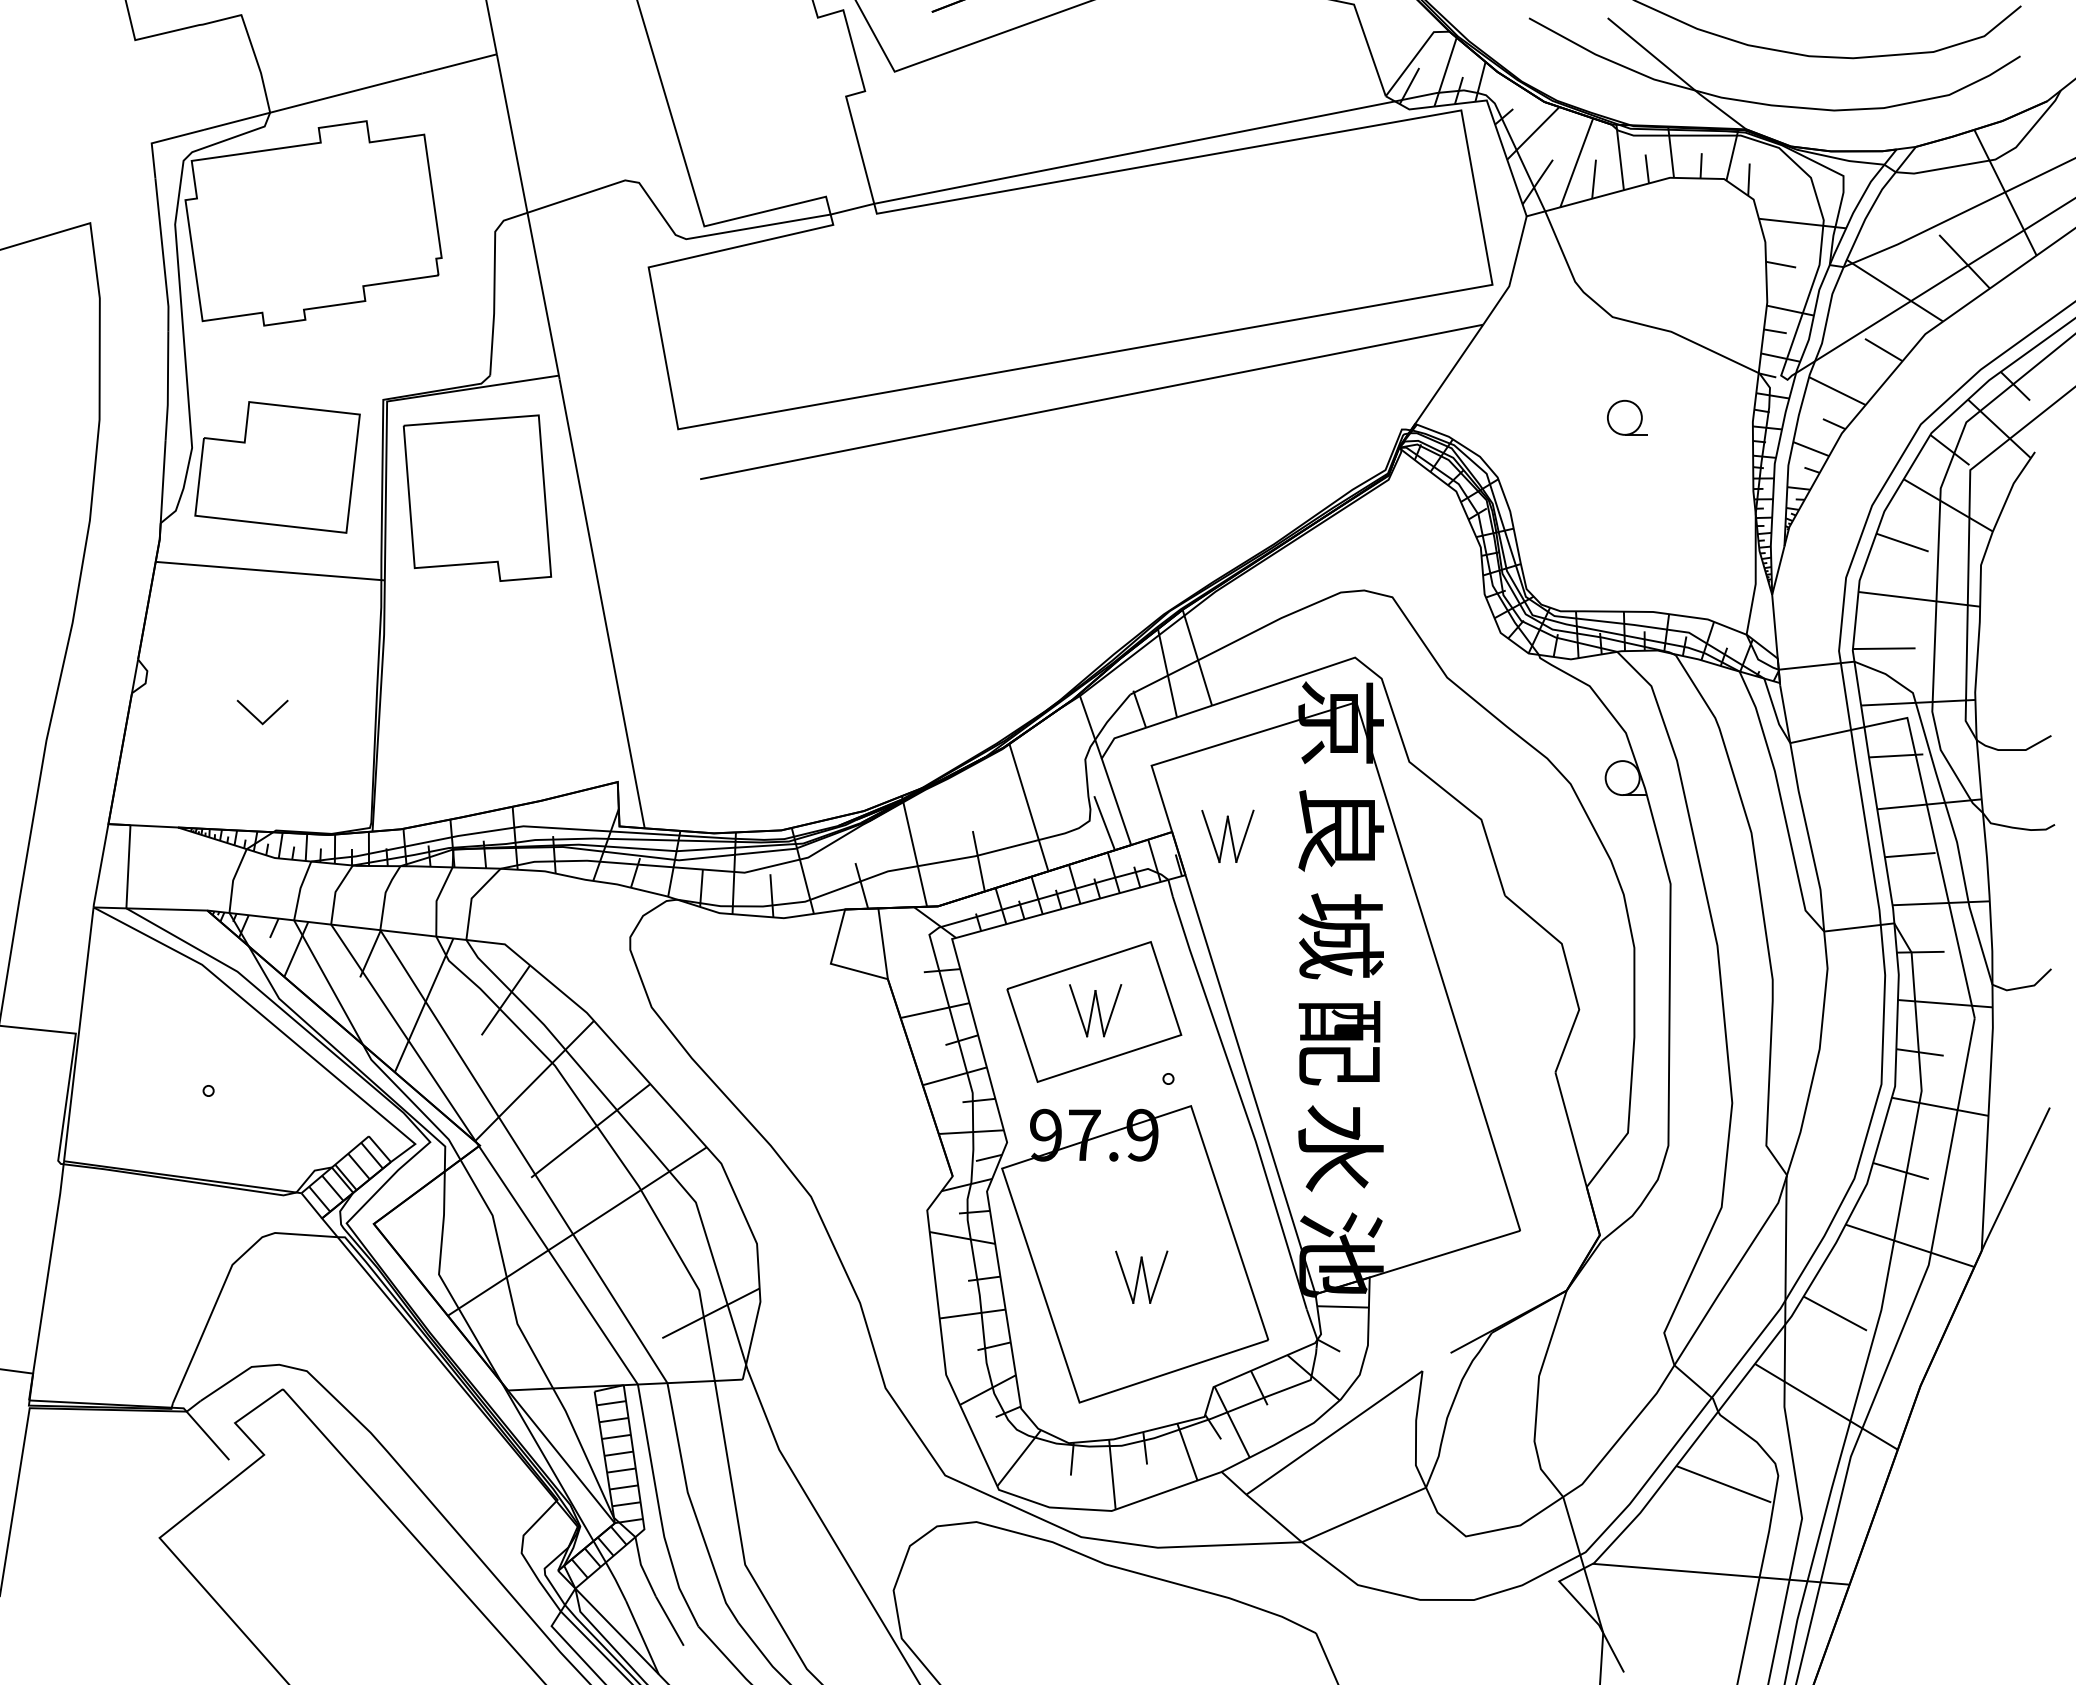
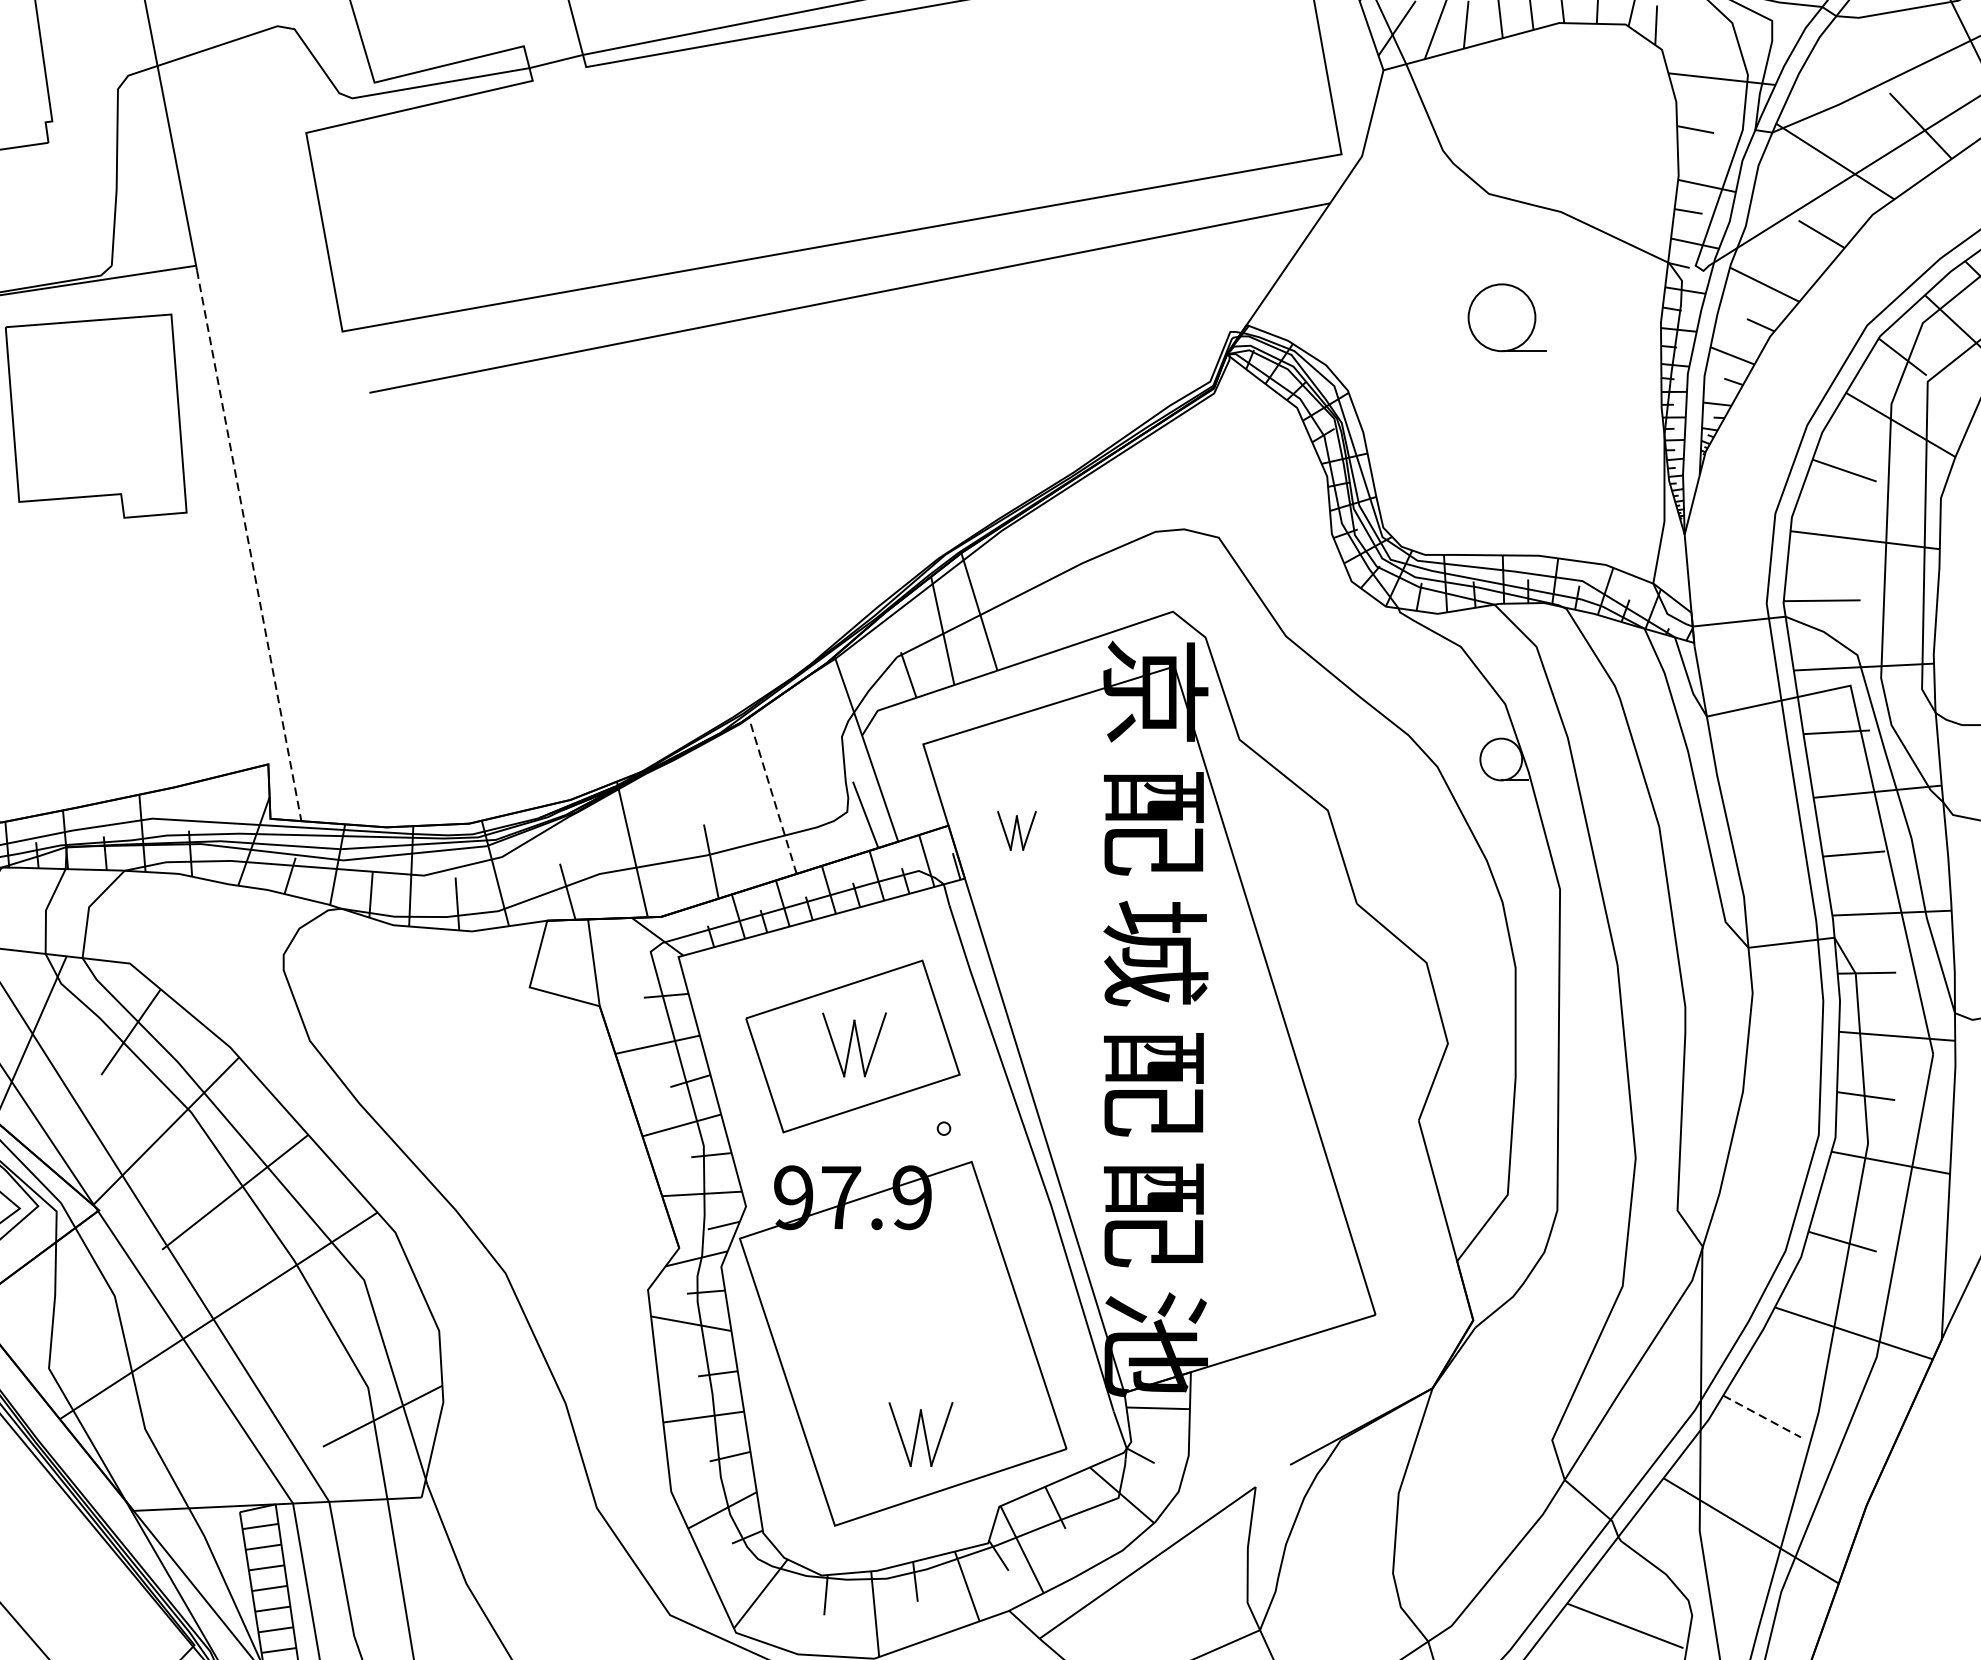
part: (1627, 417) -> (1507, 317), size x1.6
line: (602, 604) -> (249, 546), solid -> dashed
line: (1028, 807) -> (772, 795), solid -> dashed
text: (1340, 830) -> (1155, 823), 良 -> 配
part: (1227, 835) -> (1016, 829), size x0.6
text: (1340, 1148) -> (1155, 1213), 水 -> 配
part: (1141, 1276) -> (920, 1433), moved
line: (1835, 1313) -> (1762, 1416), solid -> dashed

